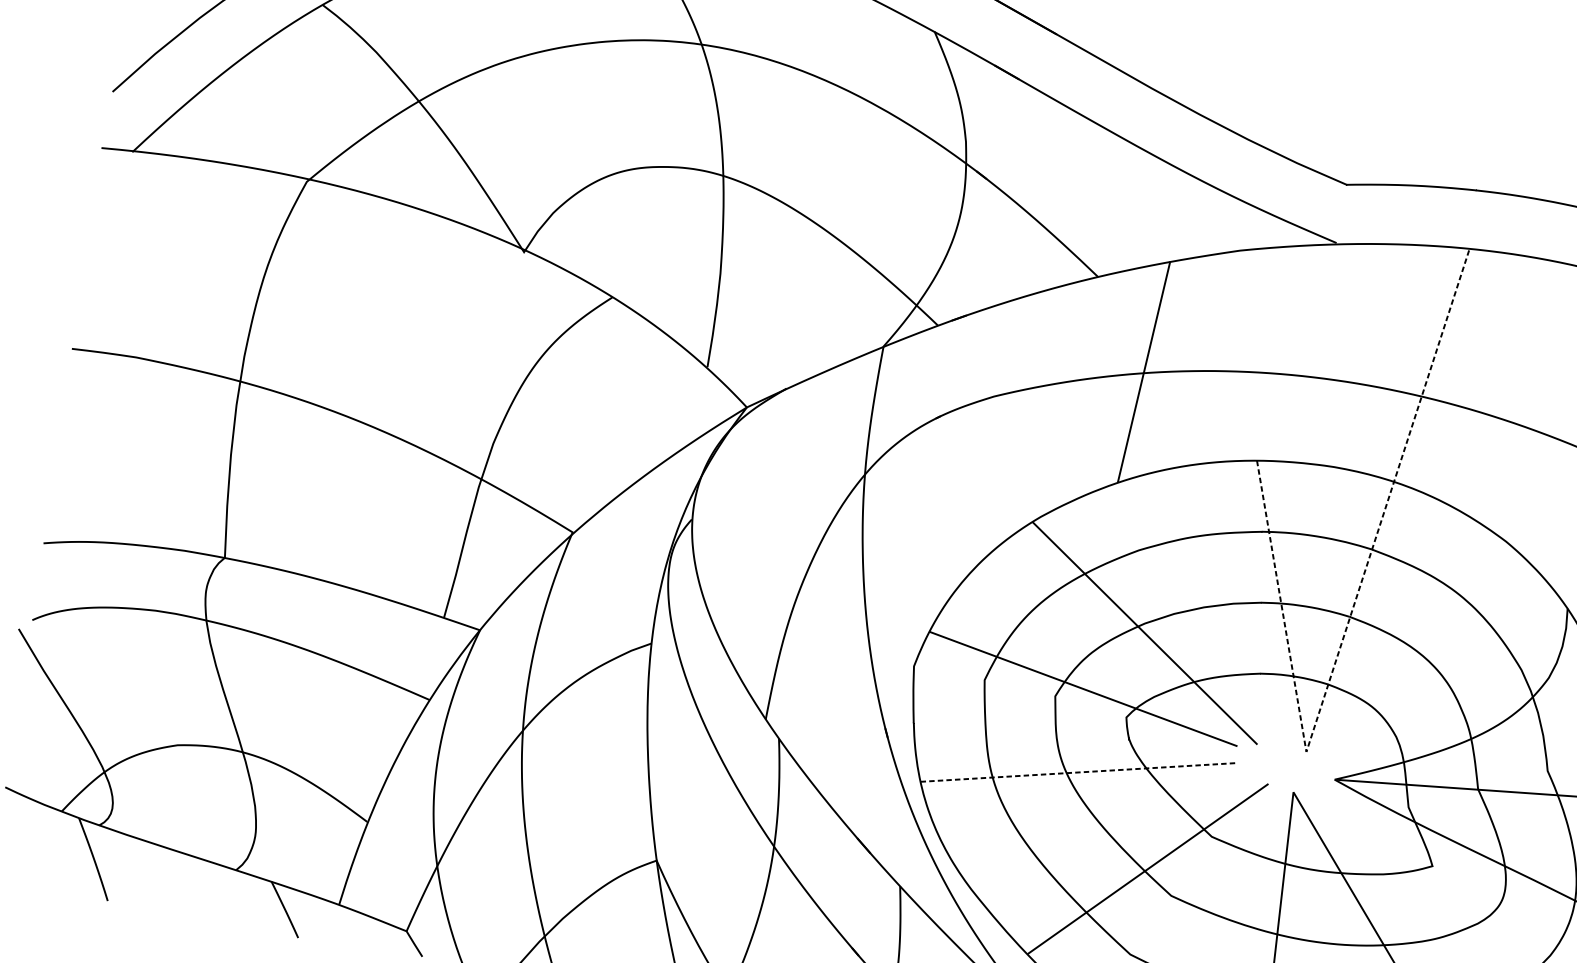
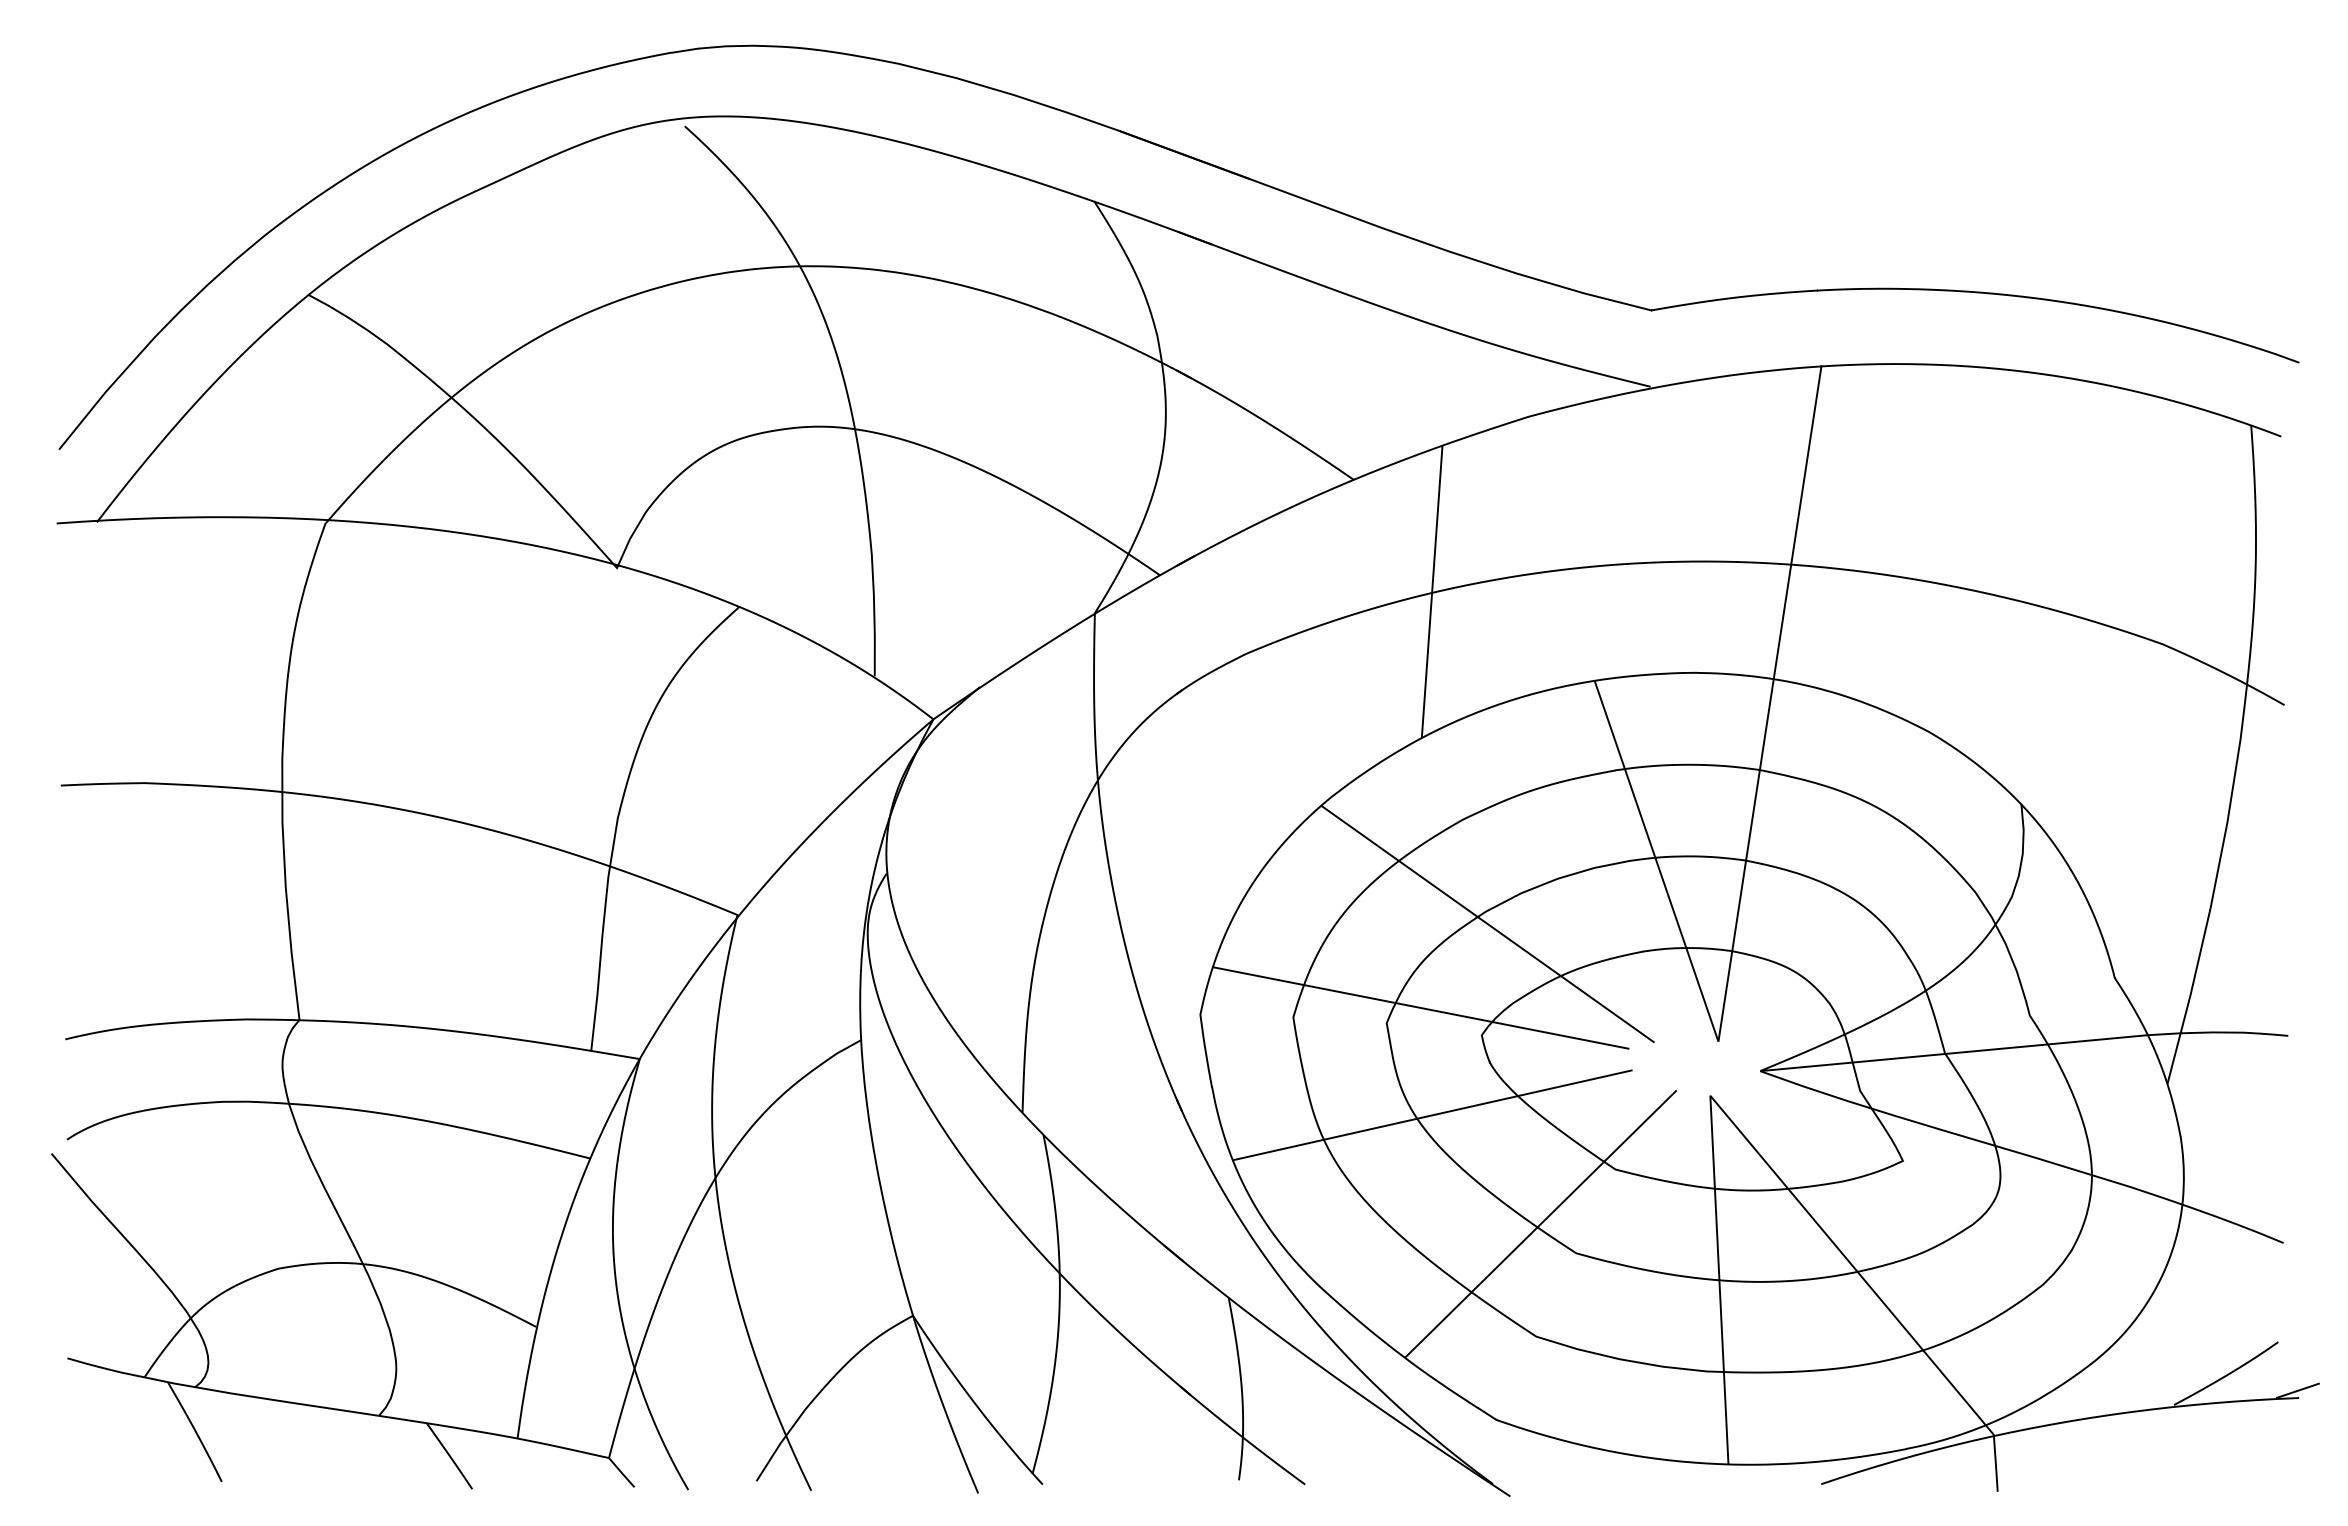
line: (1342, 640) -> (1741, 892), dashed -> solid
line: (1078, 772) -> (1432, 1115), dashed -> solid

